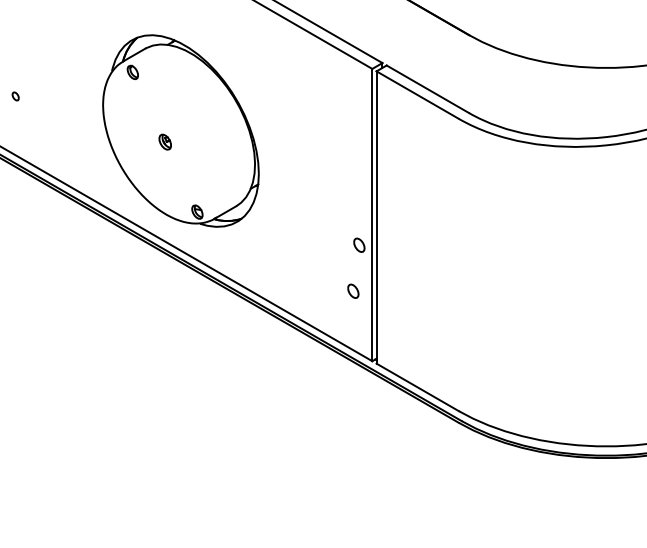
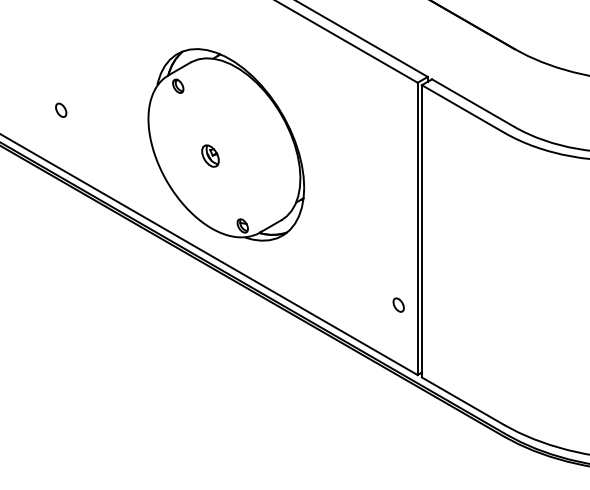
part: (15, 96) -> (60, 110), size x1.67
part: (165, 141) -> (210, 155), size x1.43
part: (359, 244) -> (404, 258), removed

